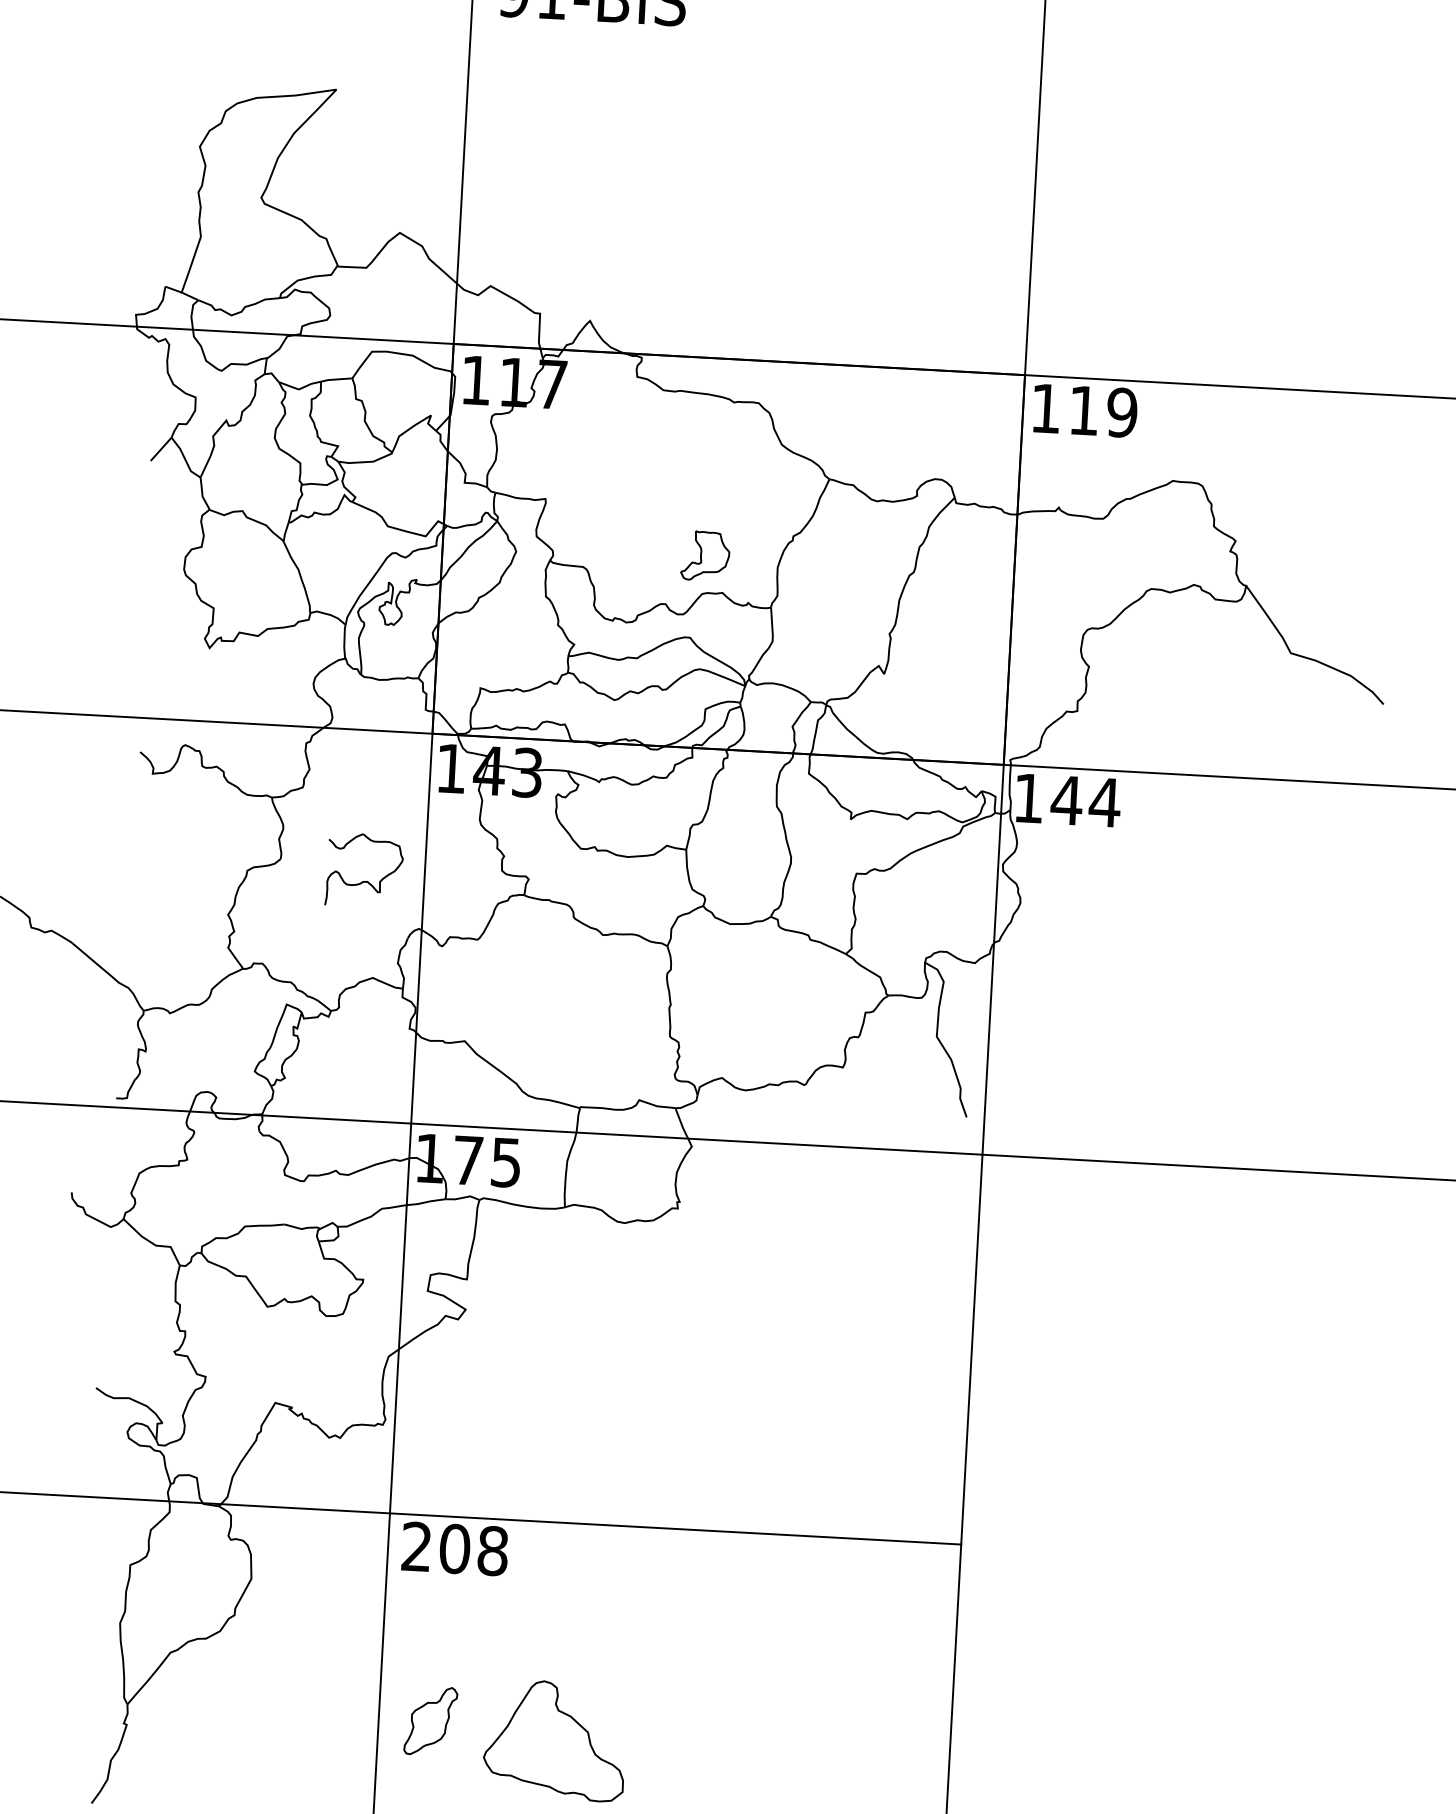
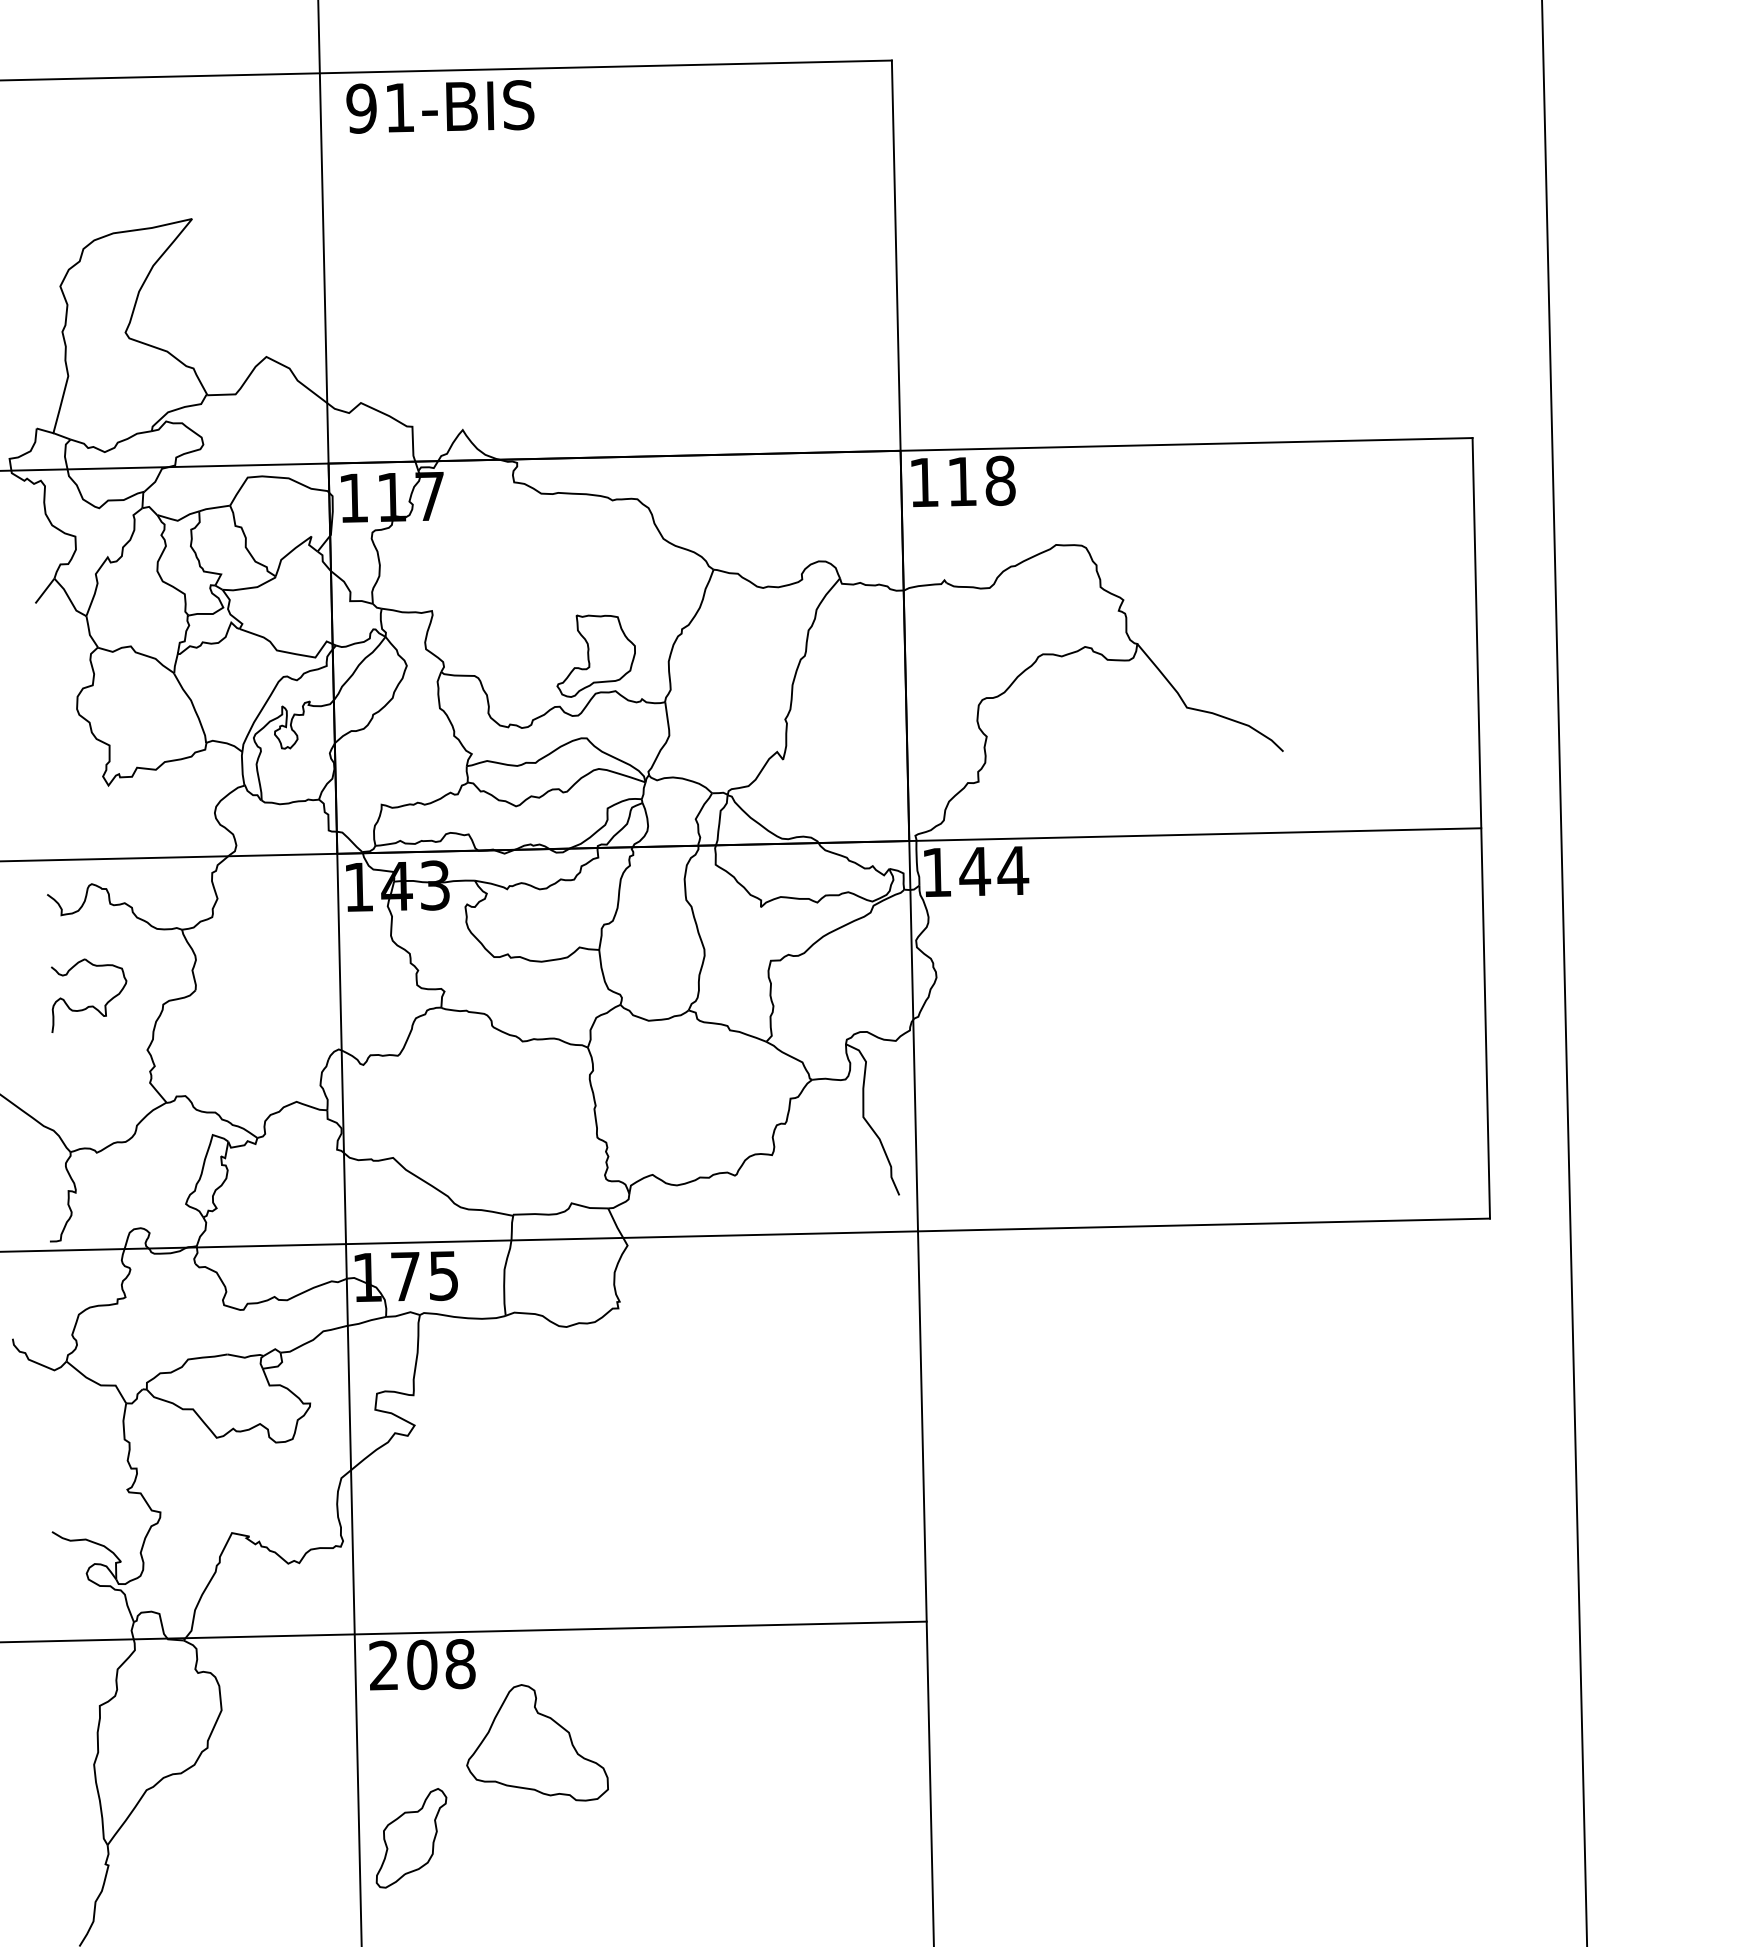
text: (1122, 412) -> (1000, 480), 119 -> 118
part: (705, 555) -> (595, 655), size x1.67
part: (364, 880) -> (89, 1005), moved
part: (430, 1721) -> (411, 1838), size x1.43
part: (555, 1739) -> (537, 1742), moved

